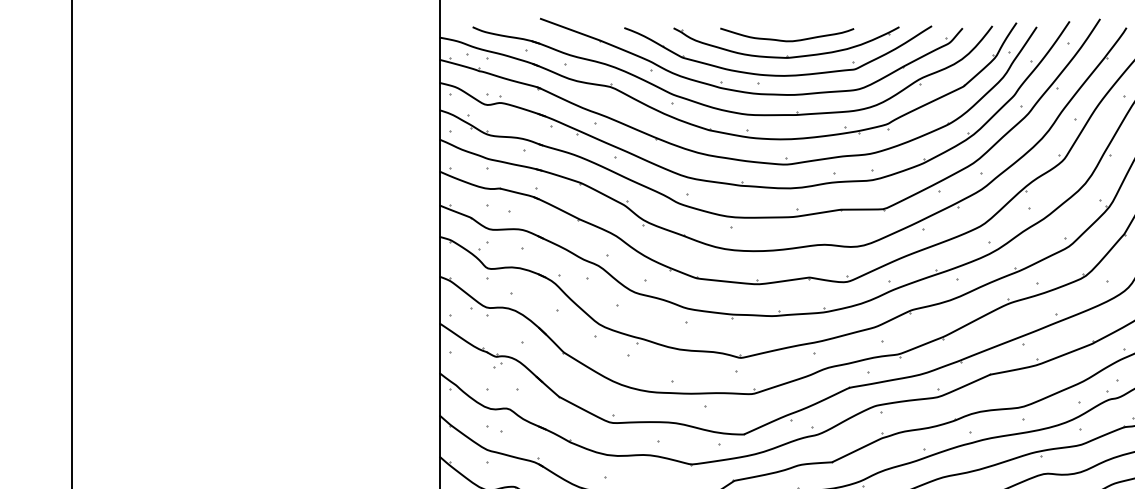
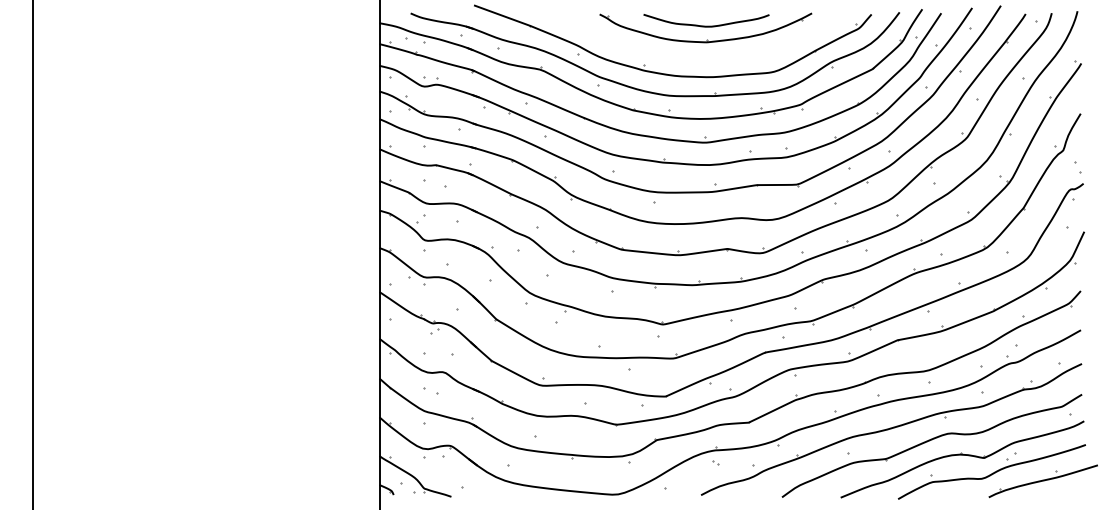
part: (777, 75) -> (697, 58), removed

